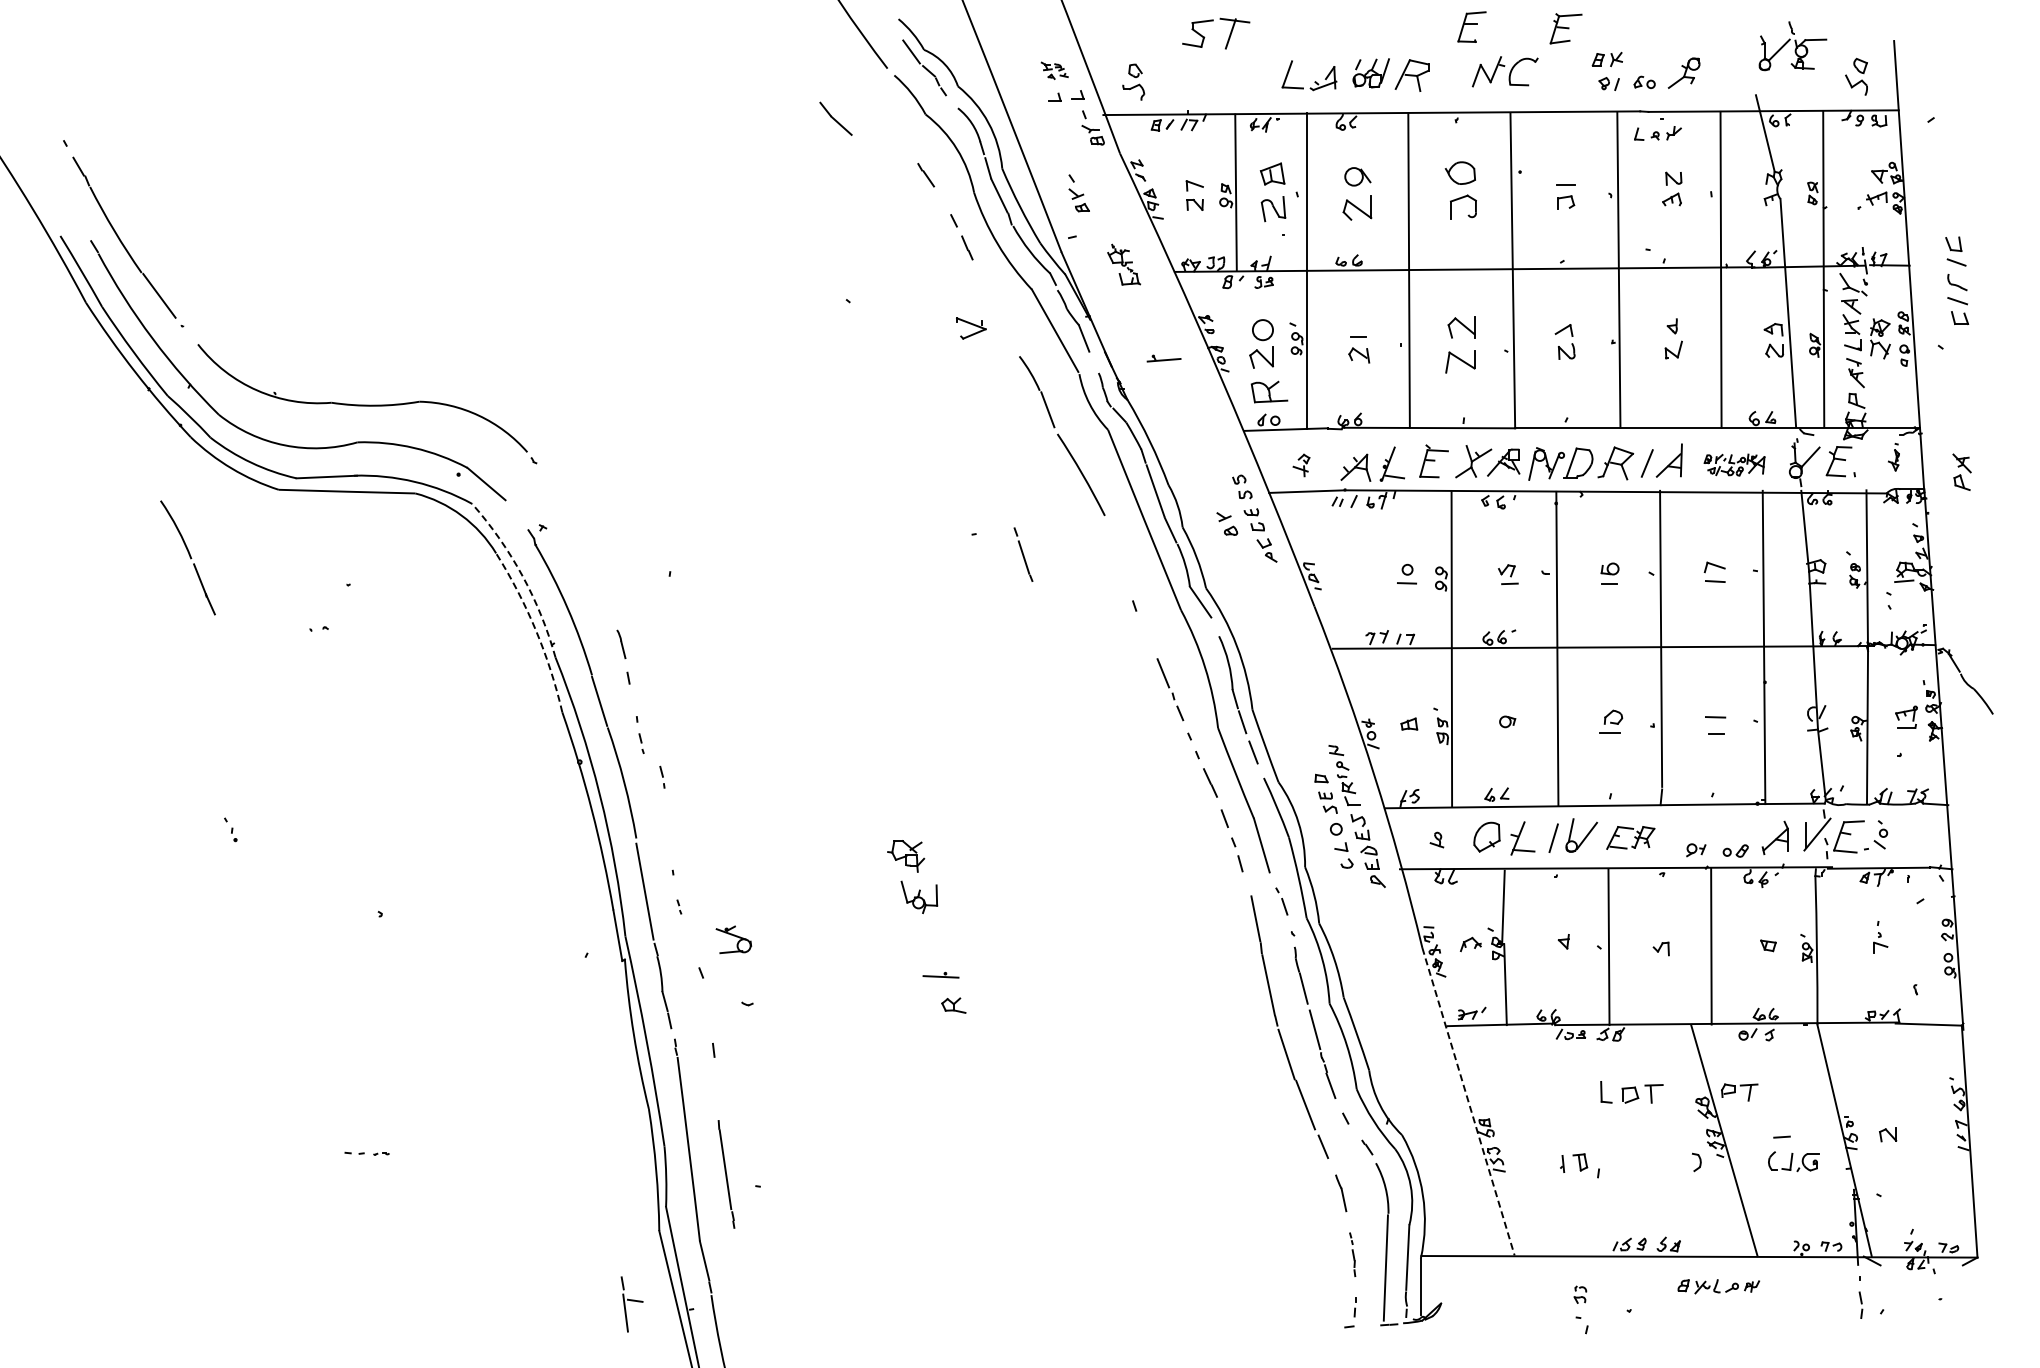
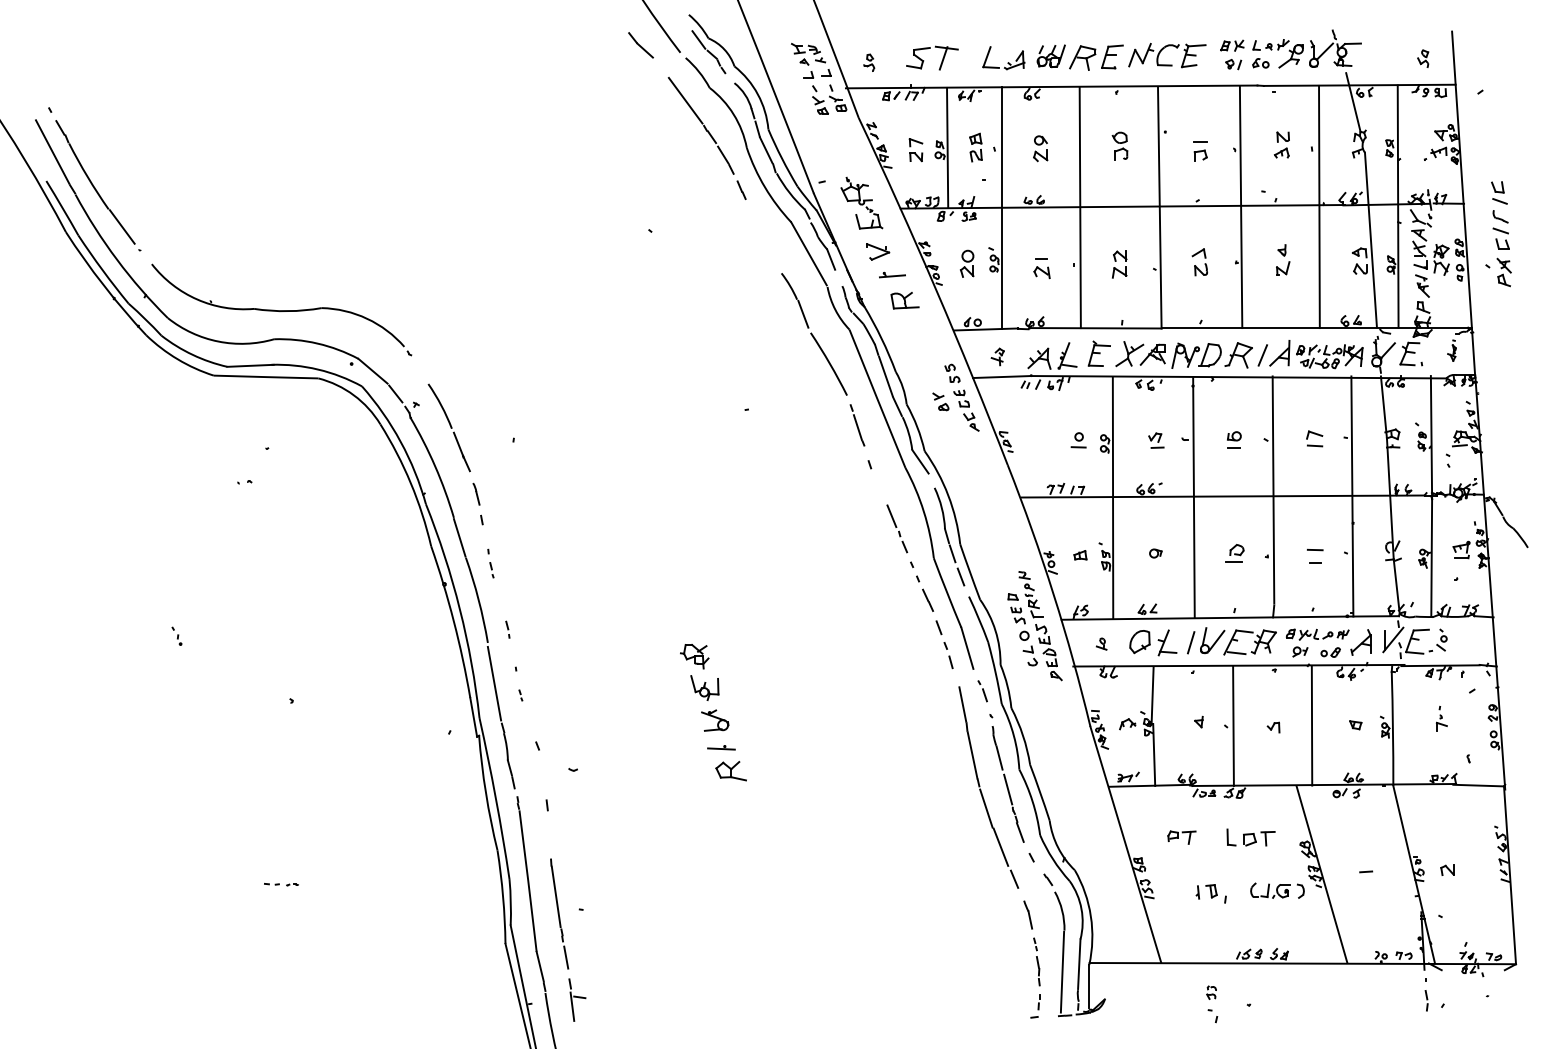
part: (1471, 26) -> (1112, 56), moved
part: (1565, 28) -> (1193, 55), moved
part: (1205, 37) -> (924, 61), moved
part: (1792, 46) -> (1335, 48), moved
part: (1054, 70) -> (808, 54), size x1.67
part: (1855, 76) -> (1422, 58), size x0.62
part: (1133, 81) -> (869, 62), size x0.62
part: (835, 118) -> (640, 44), moved
line: (894, 130) -> (685, 100), added
part: (1657, 133) -> (1270, 44), moved
part: (1460, 190) -> (1119, 146), size x0.62
part: (1272, 192) -> (975, 147), size x0.62
part: (1078, 193) -> (819, 100), moved
part: (1357, 193) -> (1040, 148), size x0.62
line: (68, 197) -> (52, 151), added
line: (943, 202) -> (723, 155), added
part: (1123, 264) -> (861, 202), size x1.67
part: (971, 328) -> (878, 251), moved
part: (1261, 343) -> (967, 263), size x0.71
part: (1460, 344) -> (1119, 264), size x0.62
part: (1269, 391) -> (905, 300), moved
part: (1734, 464) -> (1329, 356), size x1.43
part: (1961, 471) -> (1503, 271), moved
line: (515, 513) -> (395, 393), added
part: (1023, 554) -> (857, 425), moved
part: (187, 557) -> (448, 427), moved
arc: (522, 576) -> (400, 442), dashed -> solid
arc: (535, 630) -> (410, 483), dashed -> solid
part: (662, 776) -> (507, 629), moved
part: (1630, 837) -> (1250, 642), size x1.43
part: (733, 939) -> (714, 720), moved
part: (953, 1005) -> (731, 770), size x1.67
part: (1739, 1092) -> (1181, 837), moved
line: (1468, 1101) -> (1125, 844), dashed -> solid
part: (1793, 1161) -> (1269, 890), moved
line: (738, 1248) -> (566, 957), added
part: (1352, 1254) -> (1036, 961), size x1.43
part: (1718, 1286) -> (1317, 634), moved
part: (631, 1304) -> (576, 1000), moved

